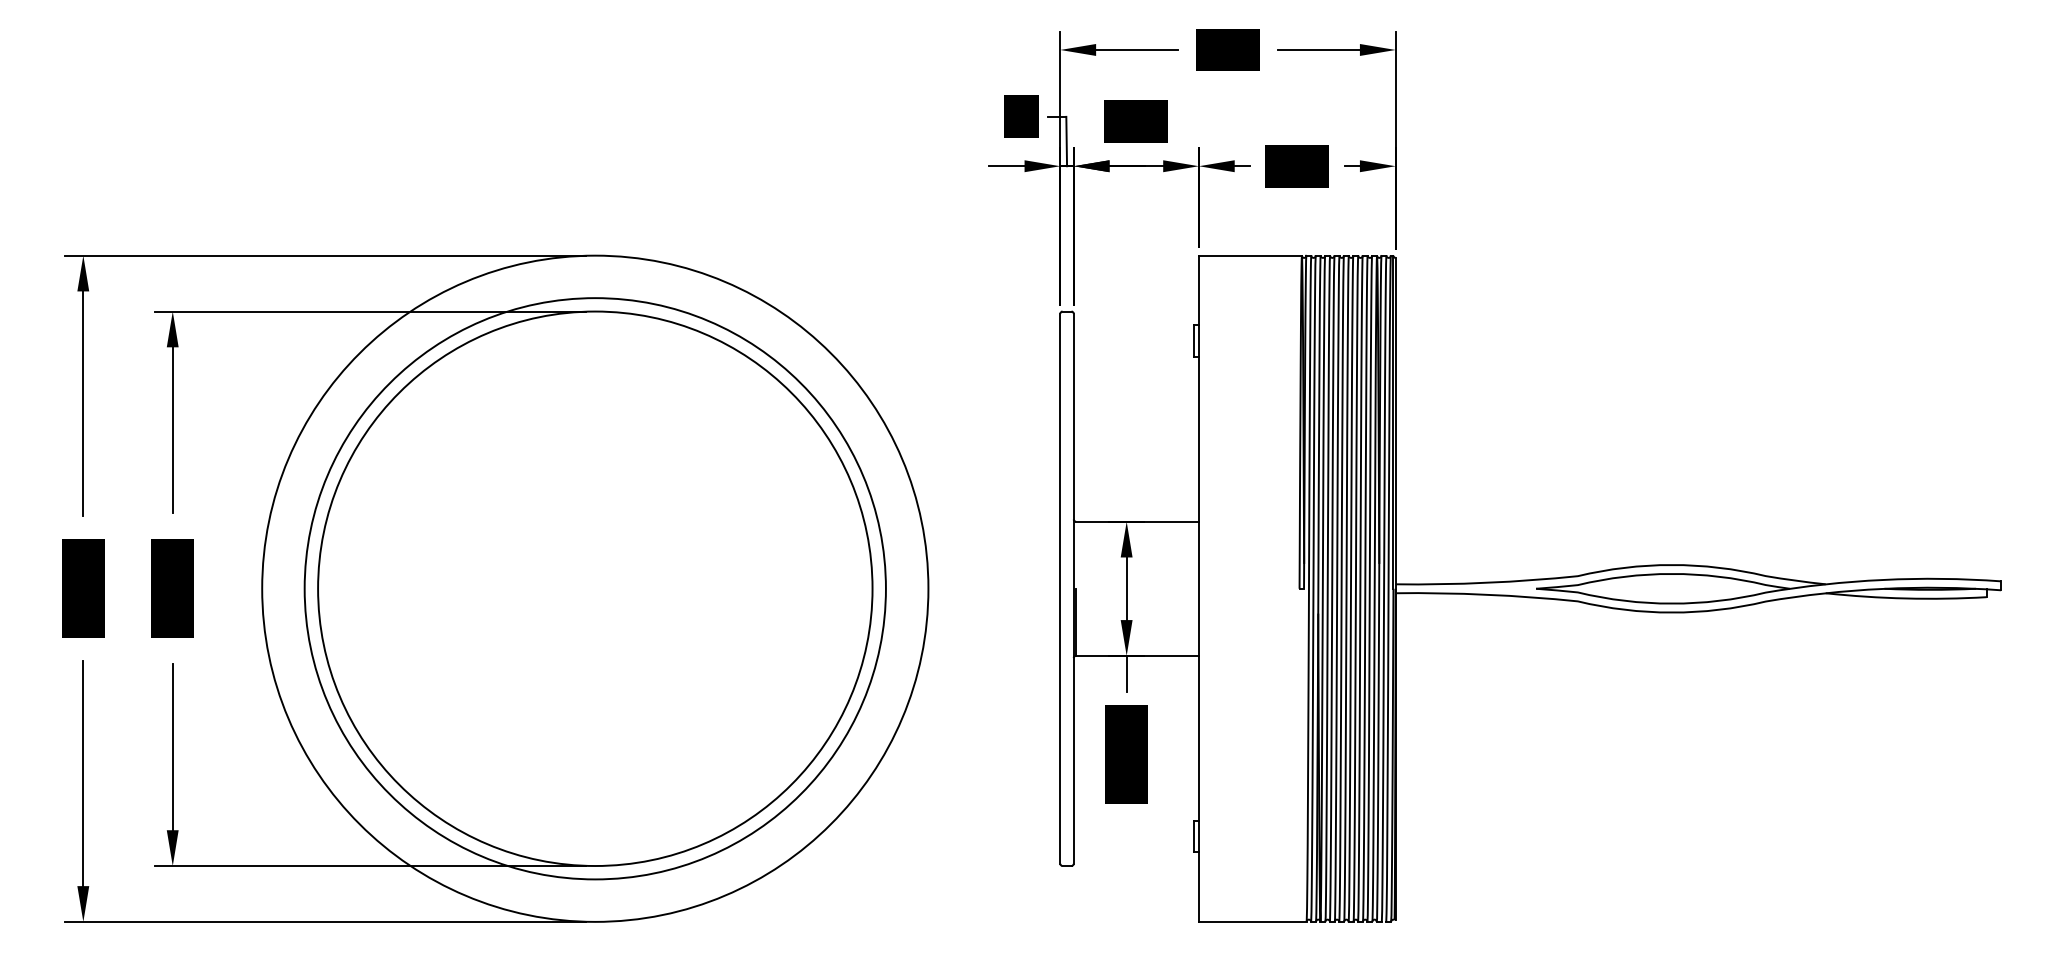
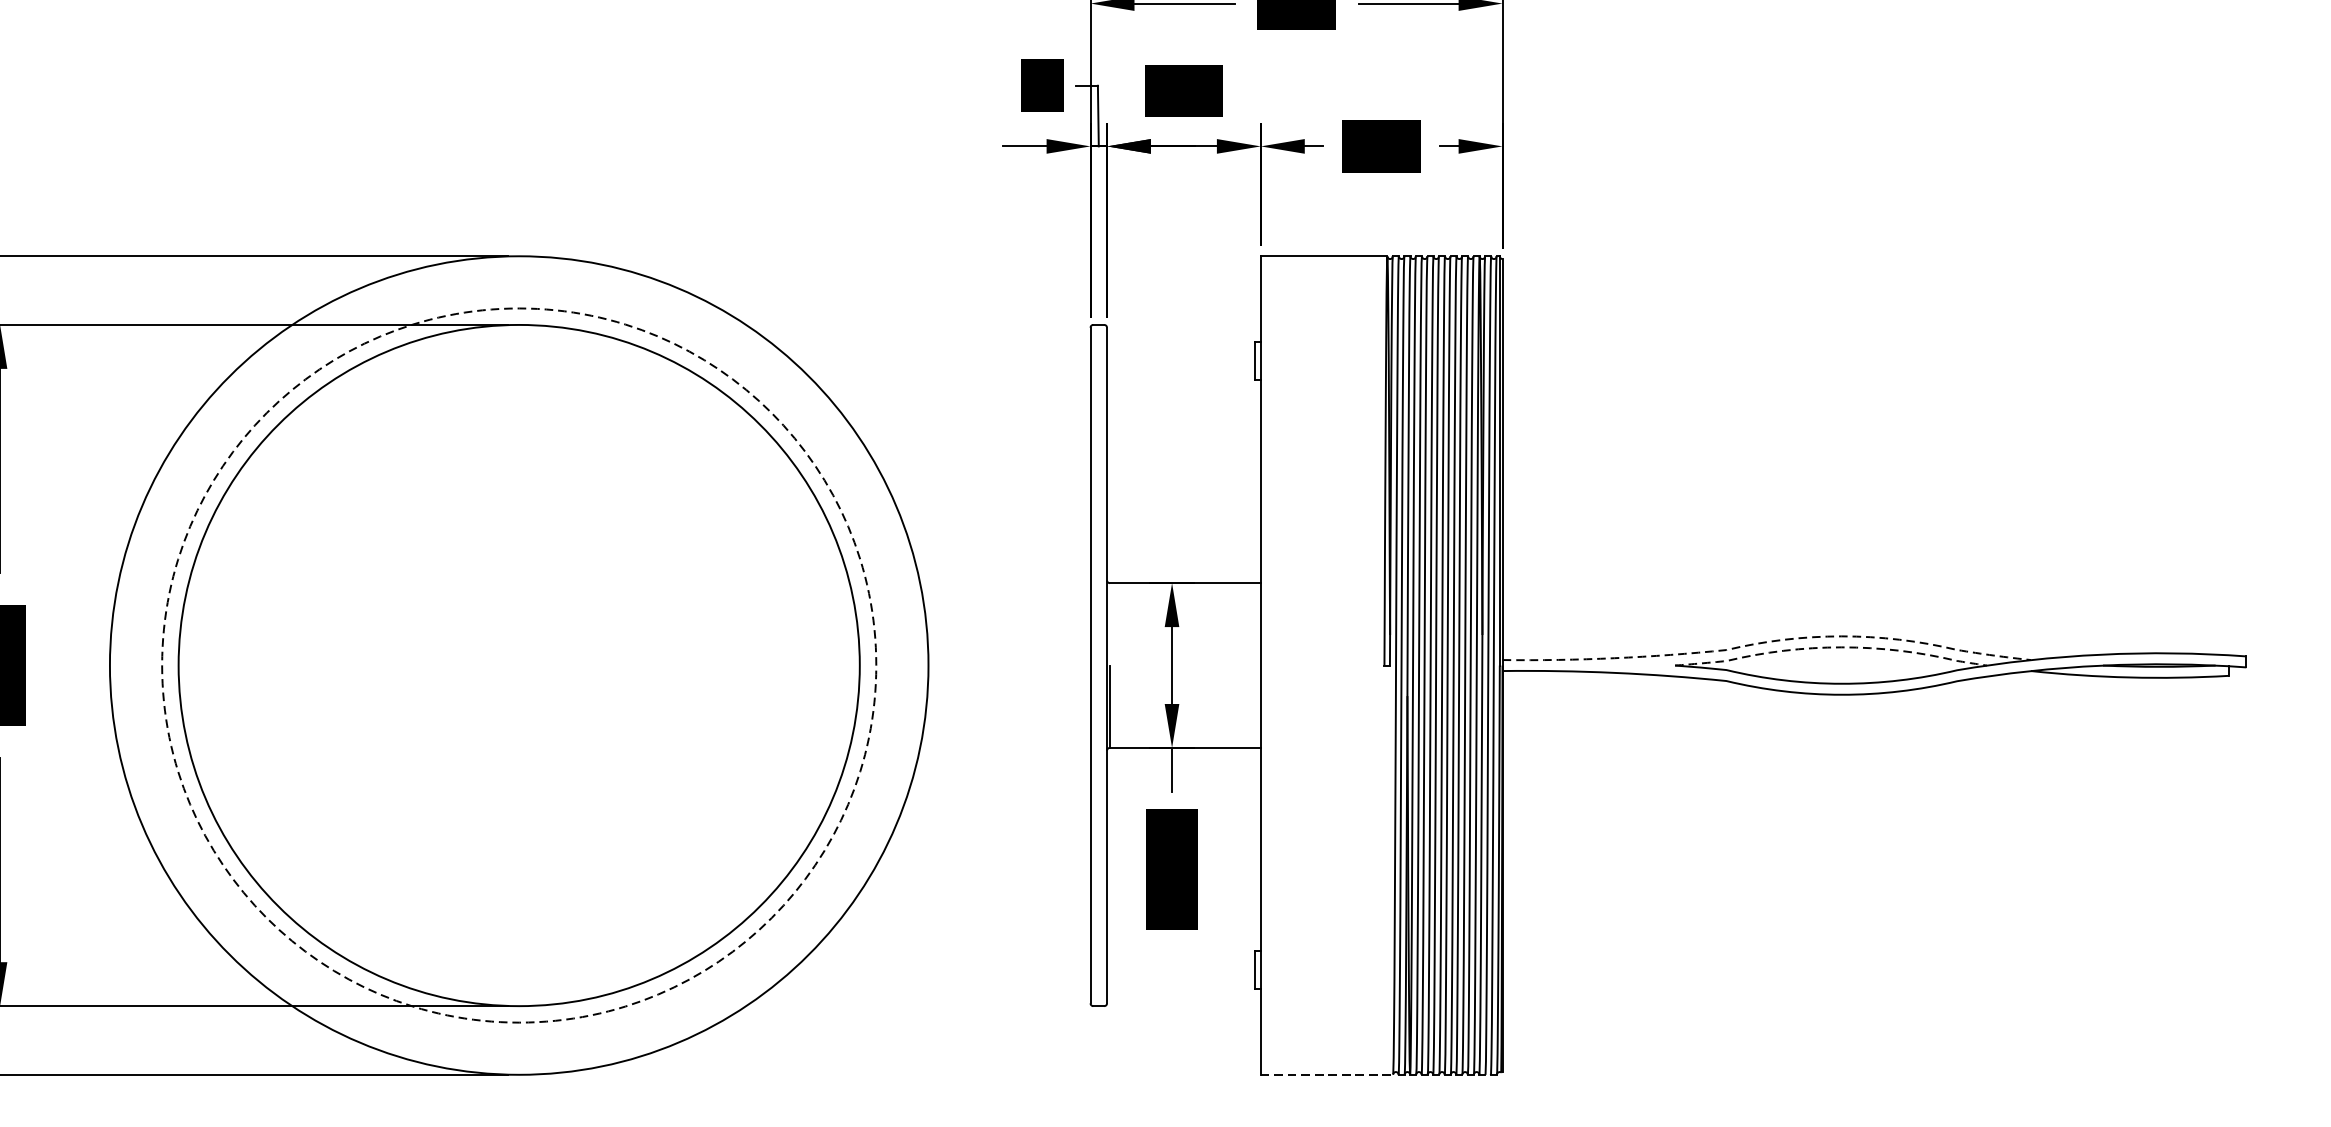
line: (1615, 569) -> (1772, 641), solid -> dashed
line: (1664, 574) -> (1832, 648), solid -> dashed
circle: (594, 588) -> (518, 665), solid -> dashed
line: (1252, 921) -> (1326, 1074), solid -> dashed

